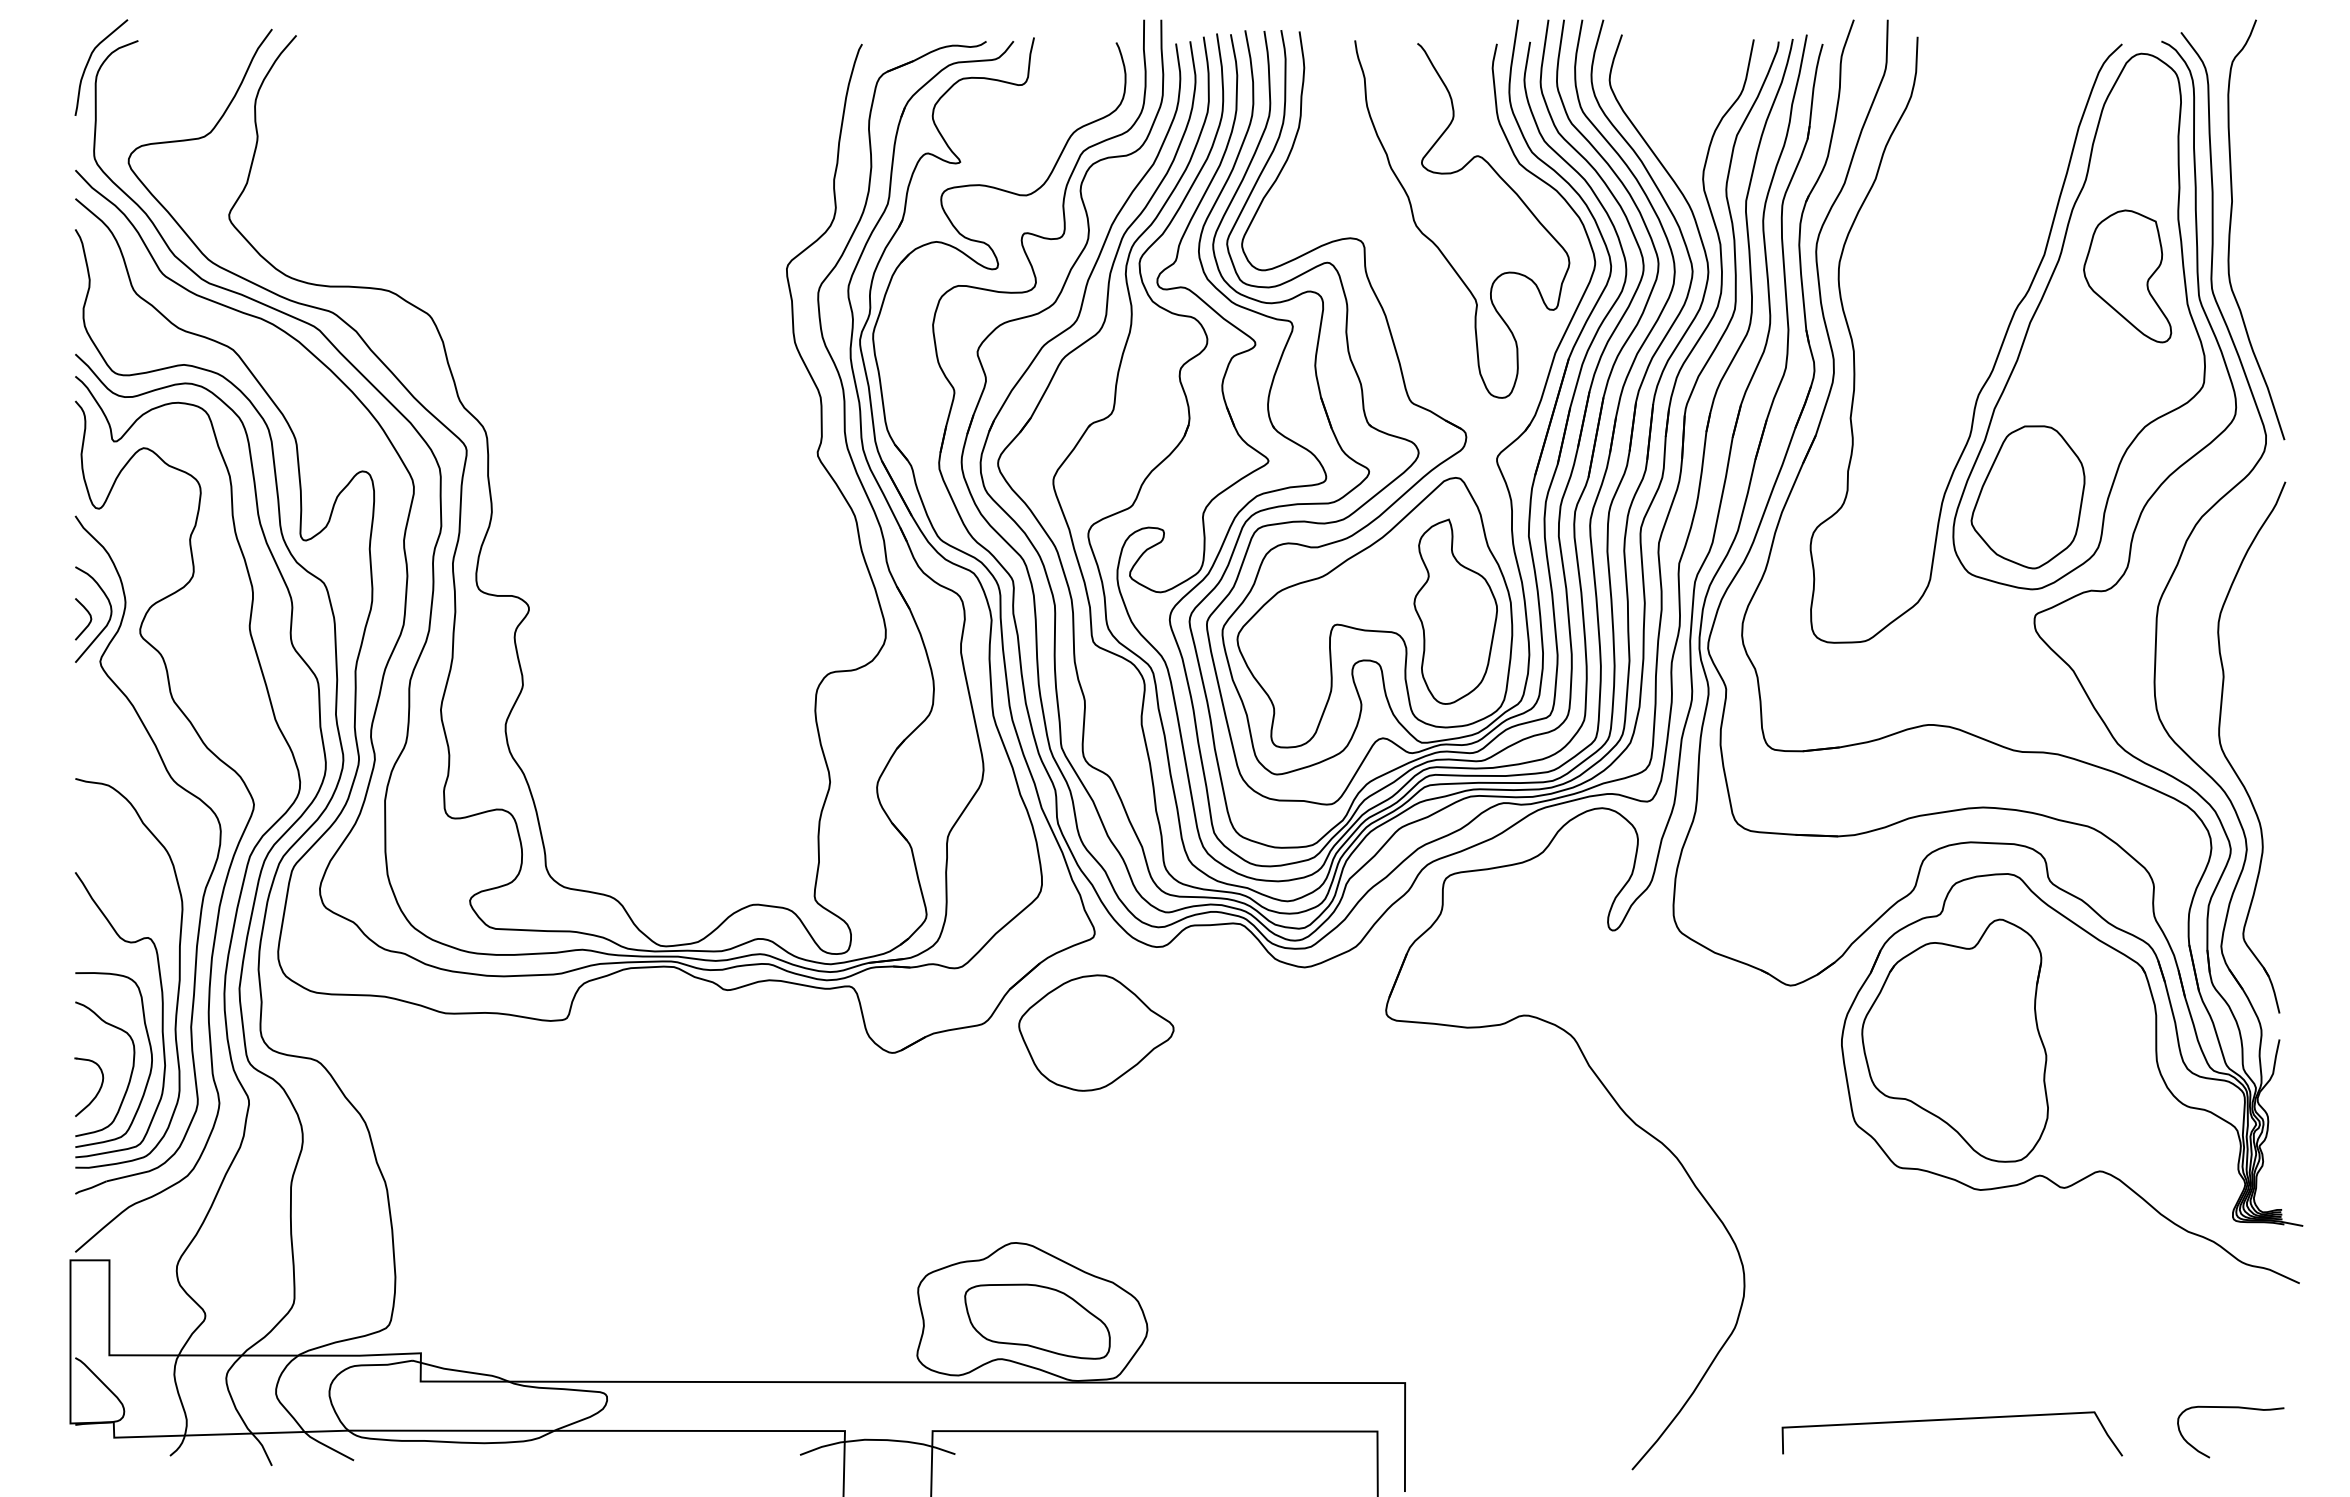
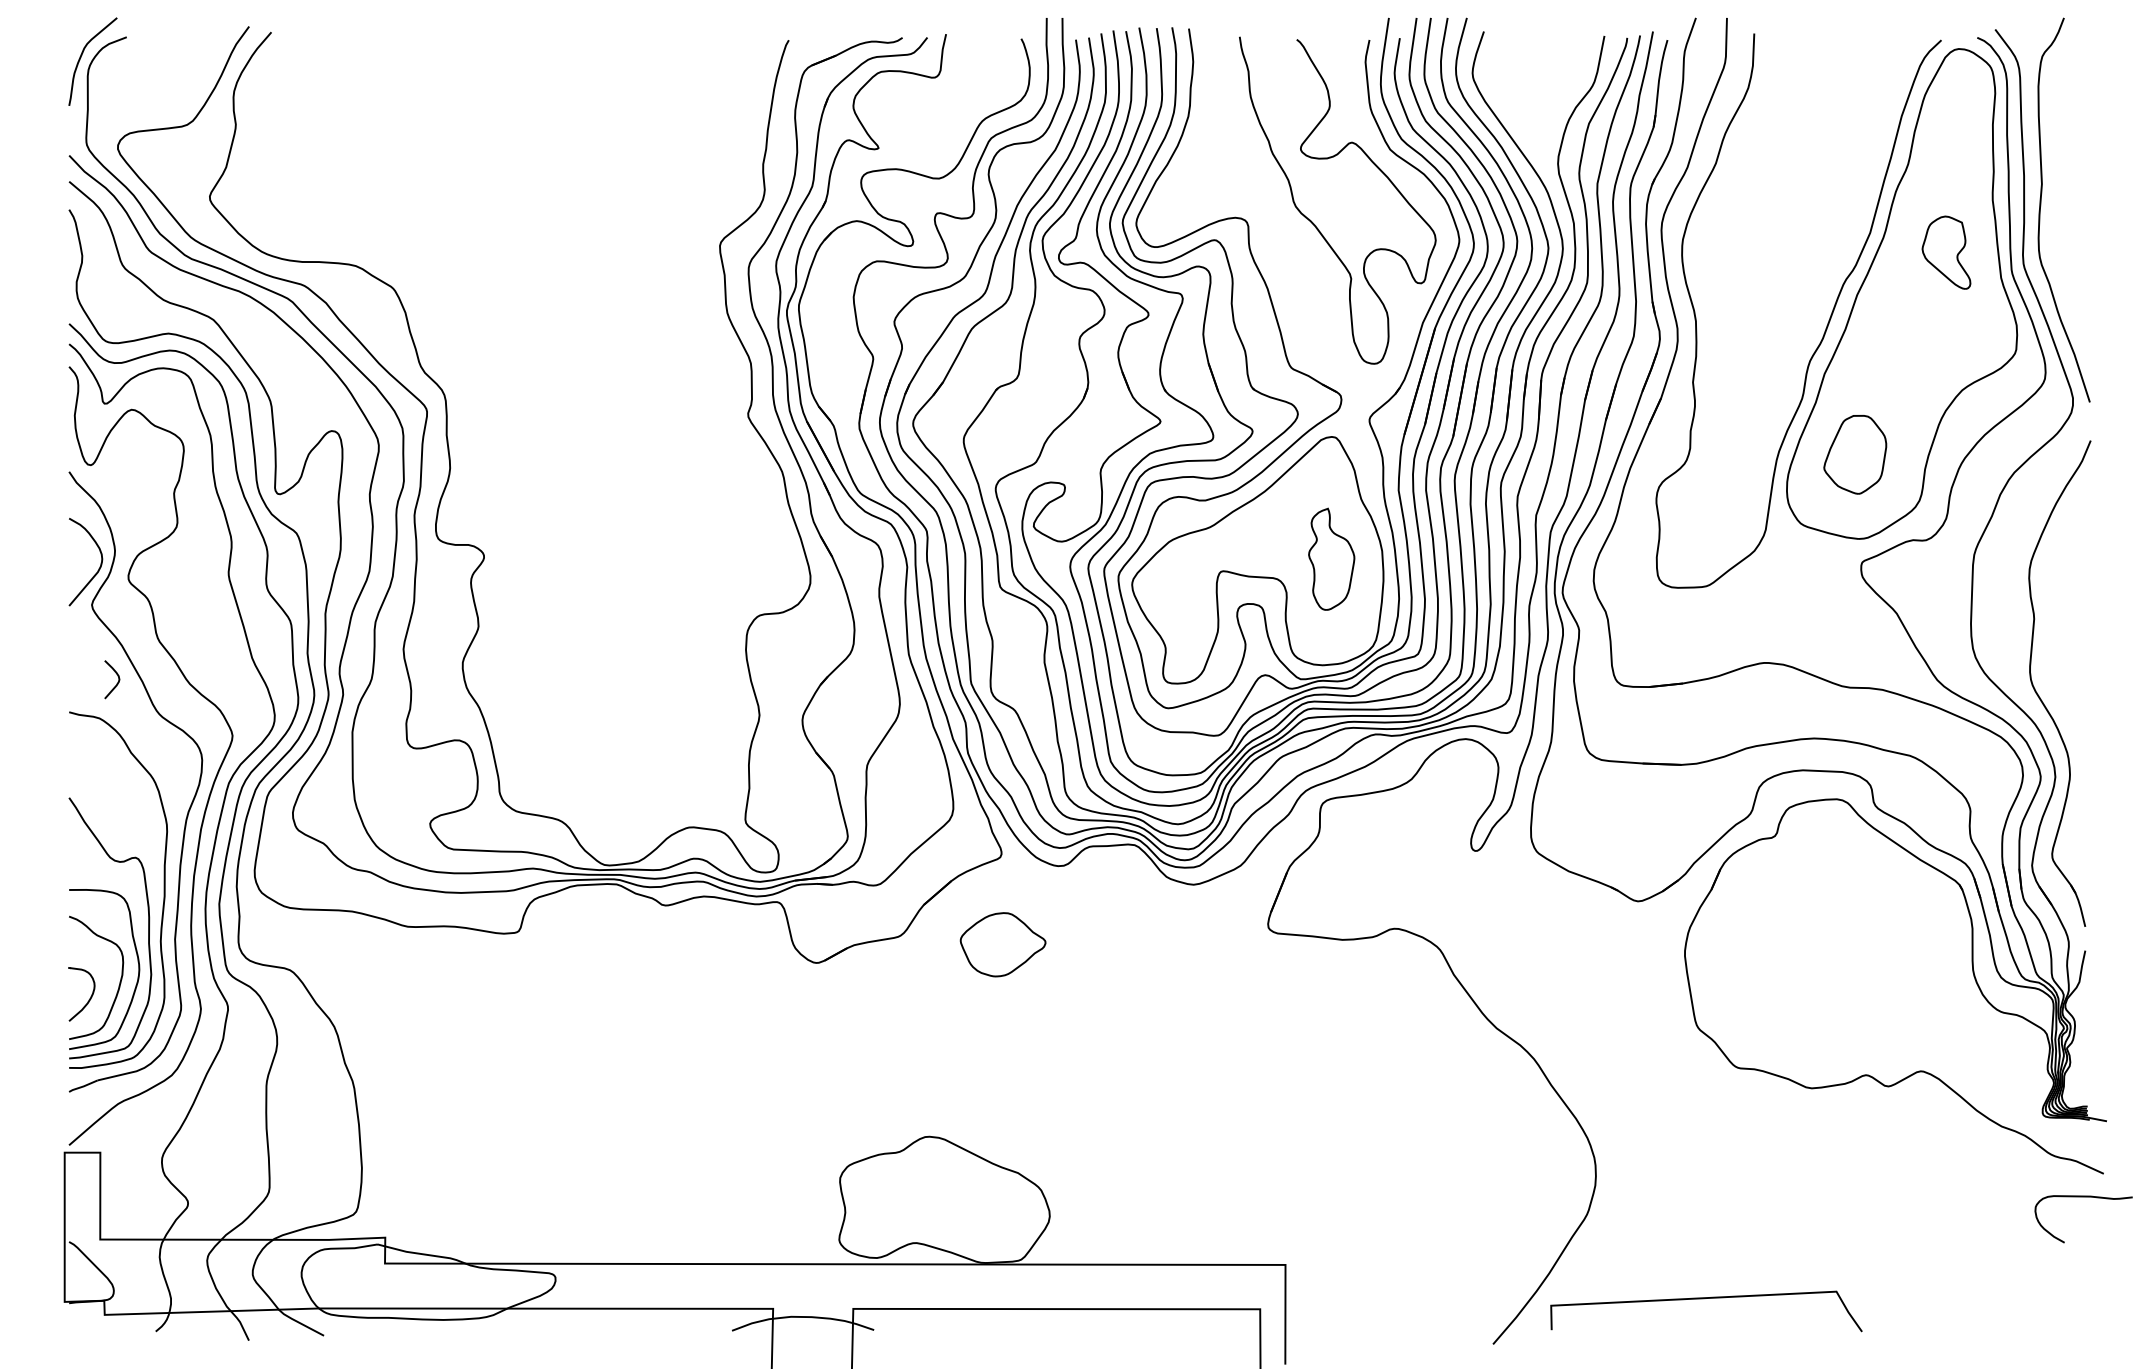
part: (2127, 276) -> (1946, 252), size x0.6
part: (2027, 497) -> (1854, 454), size x0.6
part: (1455, 611) -> (1331, 559), size x0.6
curve: (89, 621) -> (117, 681), moved
part: (1096, 1032) -> (1003, 944), size x0.6
part: (1954, 1040) -> (1788, 951), removed
part: (1037, 1321) -> (949, 1208), removed
curve: (2230, 1408) -> (2083, 1197), moved
line: (1952, 1420) -> (1706, 1299), moved

